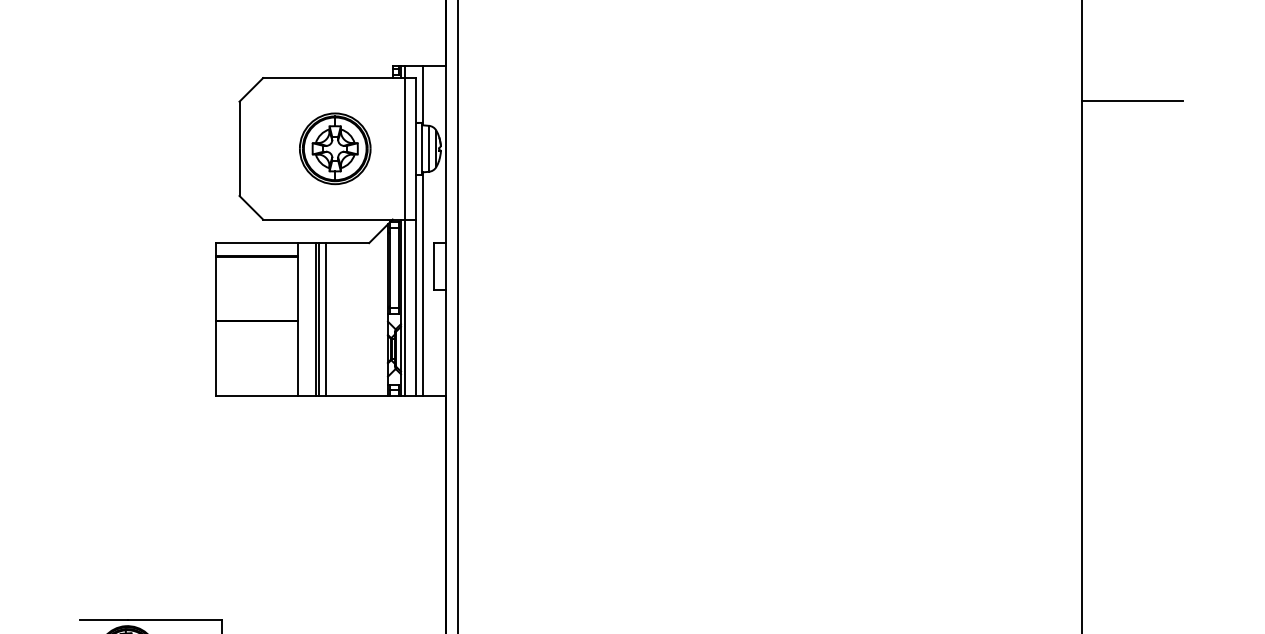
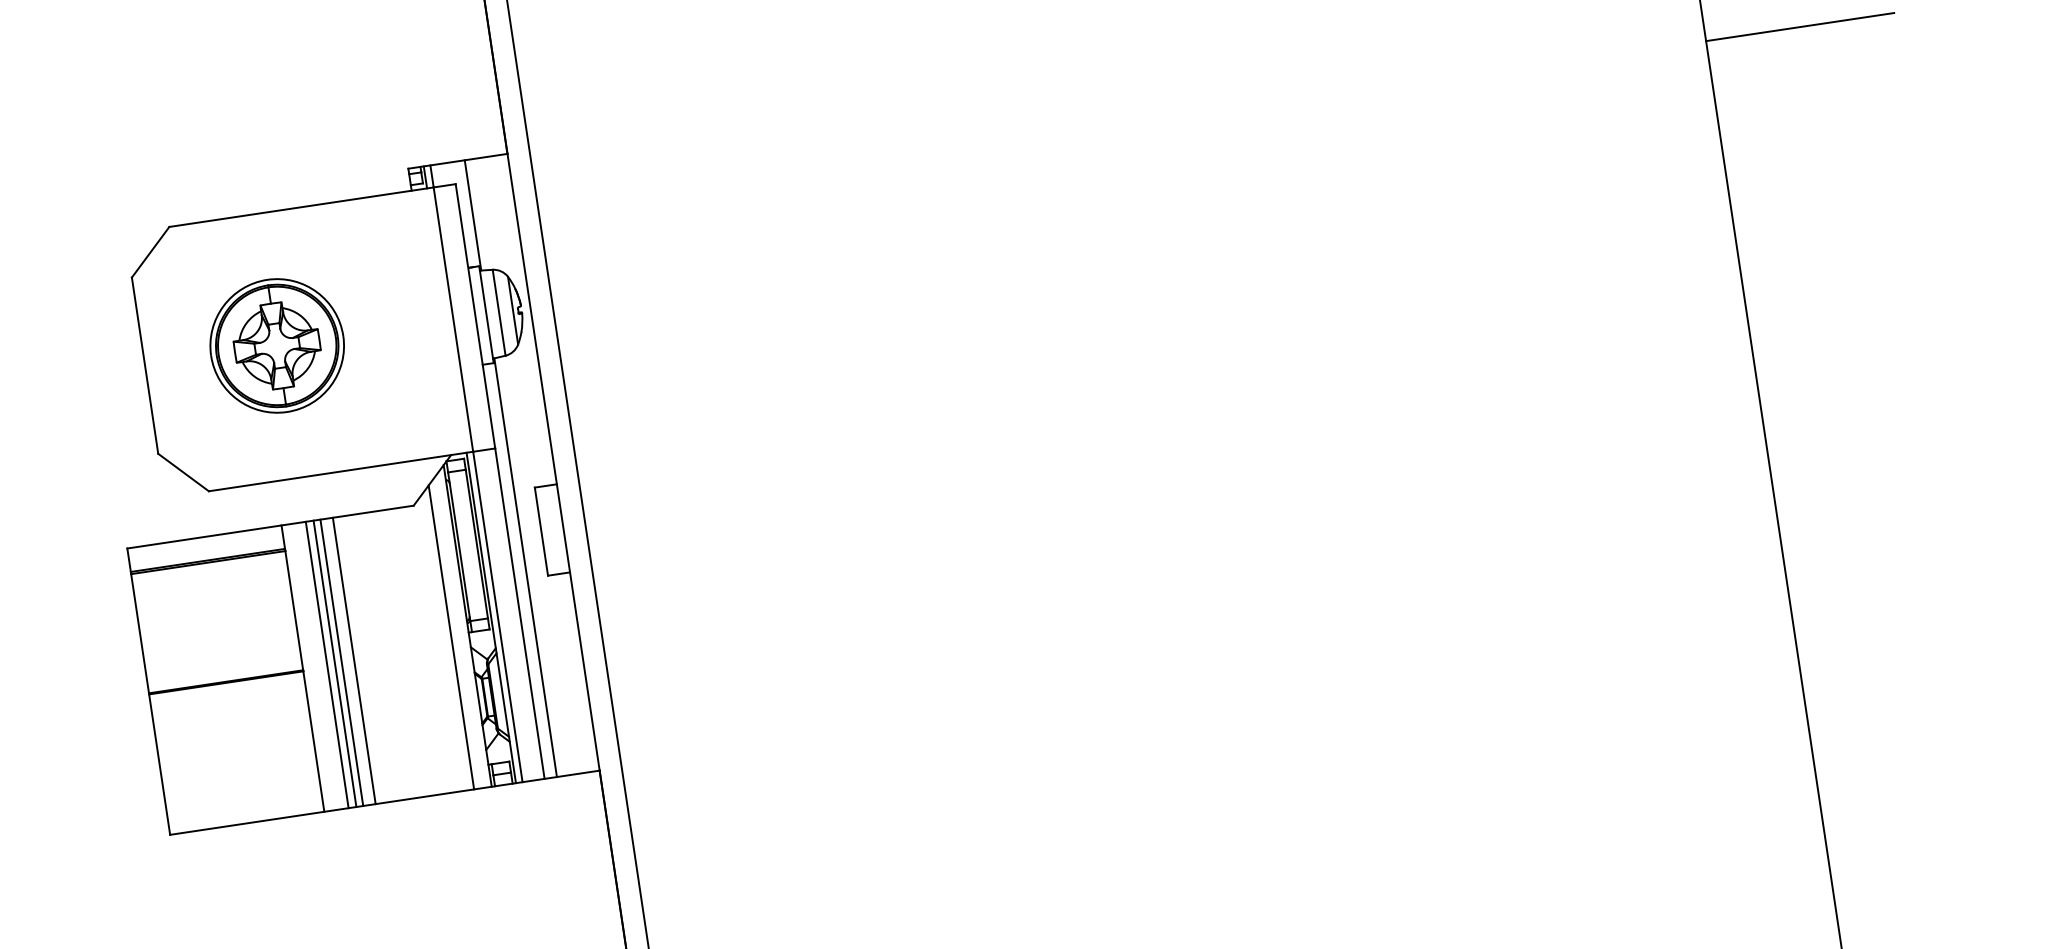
part: (335, 148) -> (277, 345), moved
line: (378, 314) -> (451, 636), added
line: (311, 319) -> (327, 664), added

